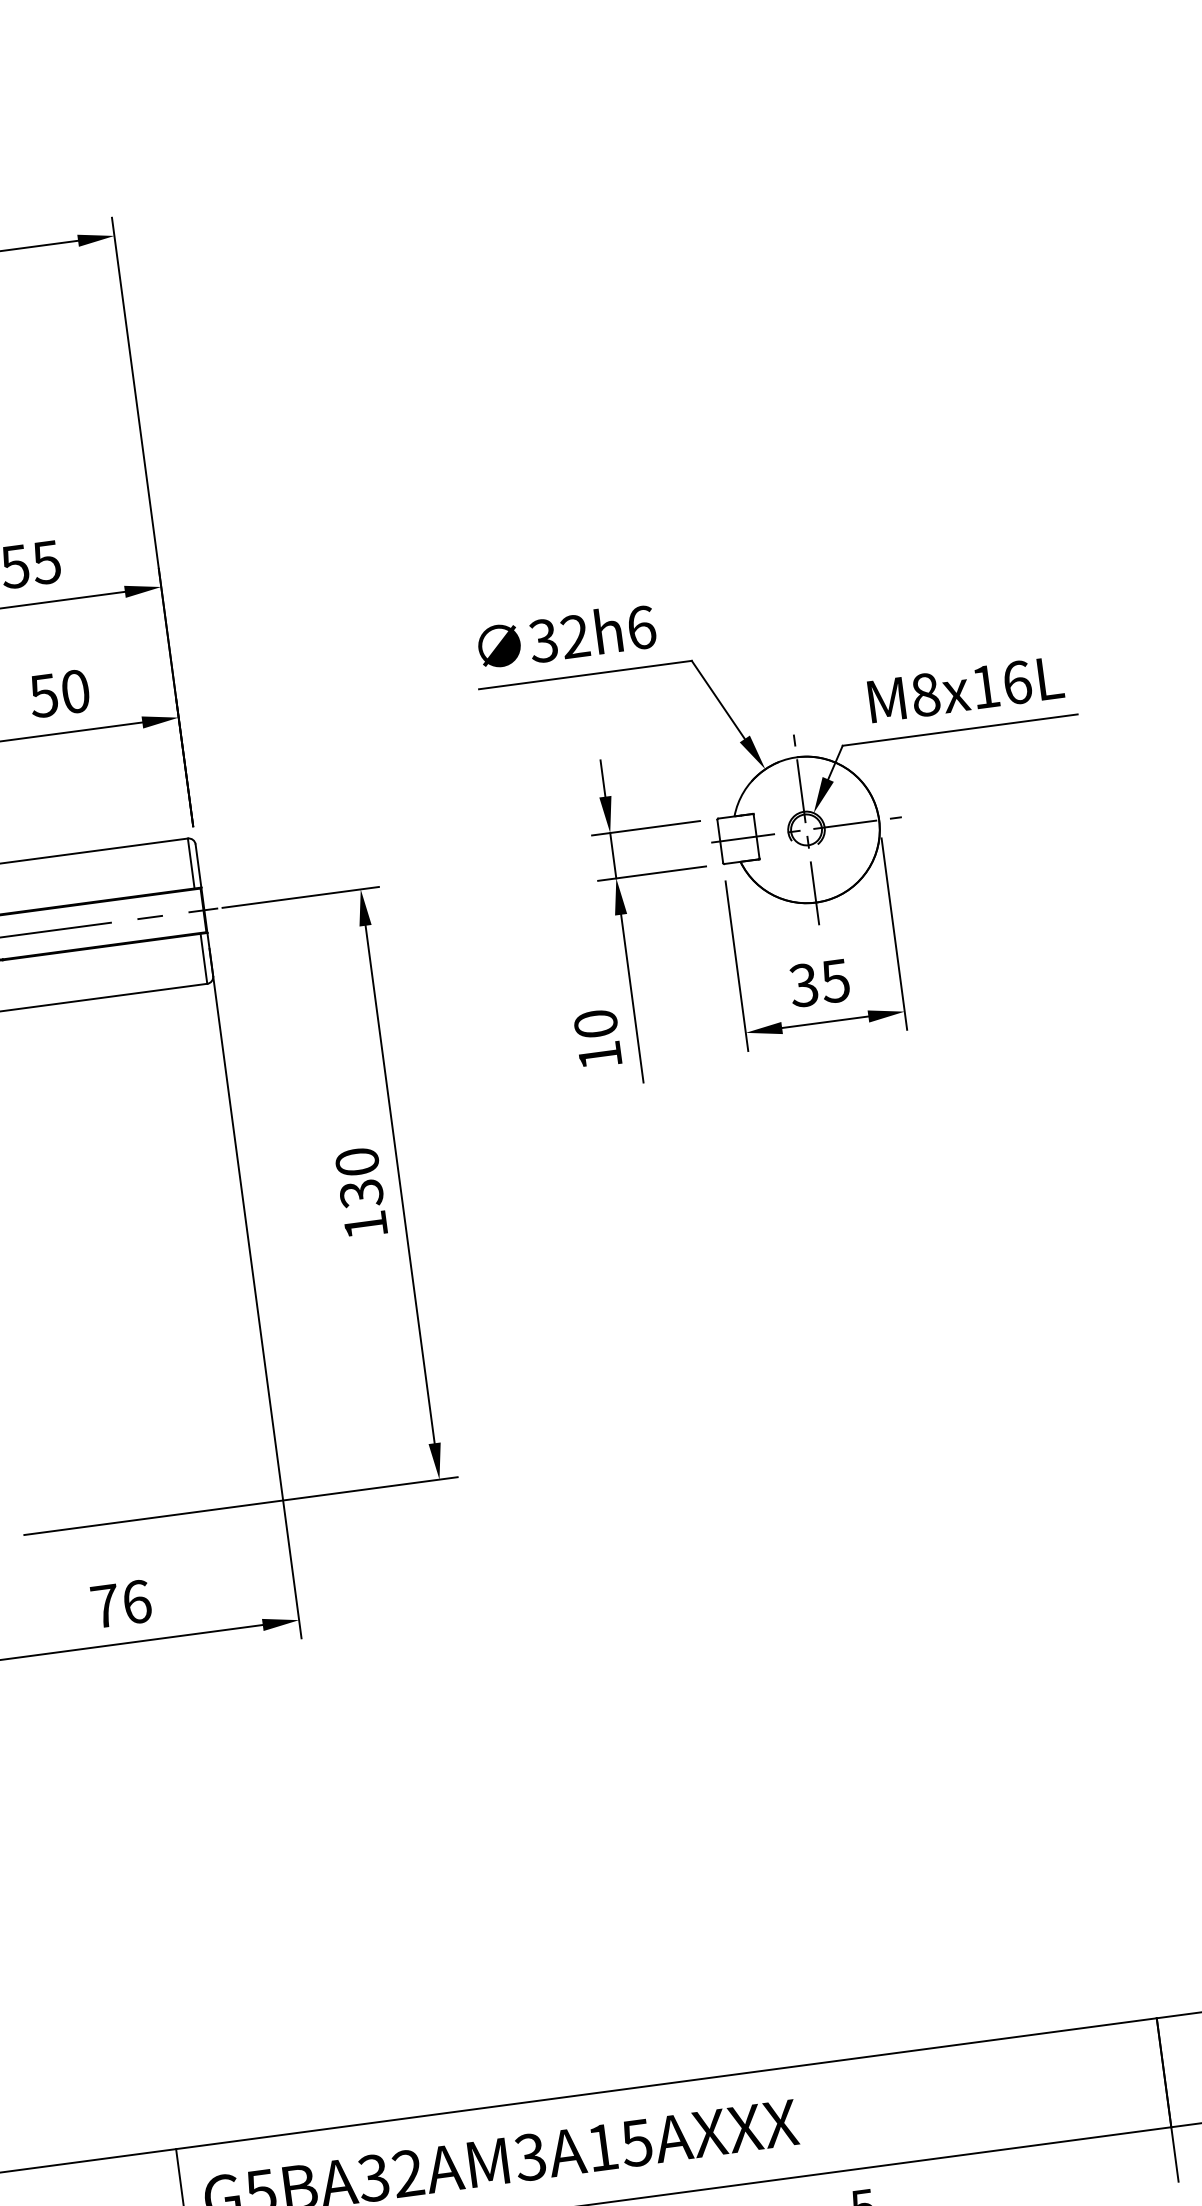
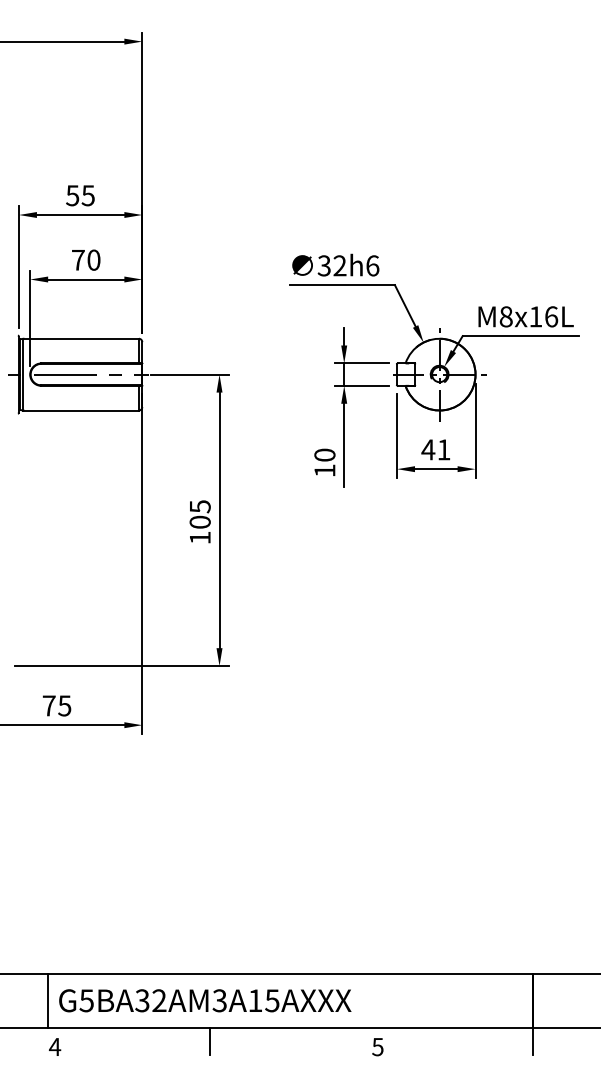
text: (42, 696) -> (77, 260), 50 -> 70
text: (818, 982) -> (435, 449), 35 -> 41
text: (357, 1178) -> (199, 514), 130 -> 105
text: (136, 1601) -> (64, 705), 76 -> 75

